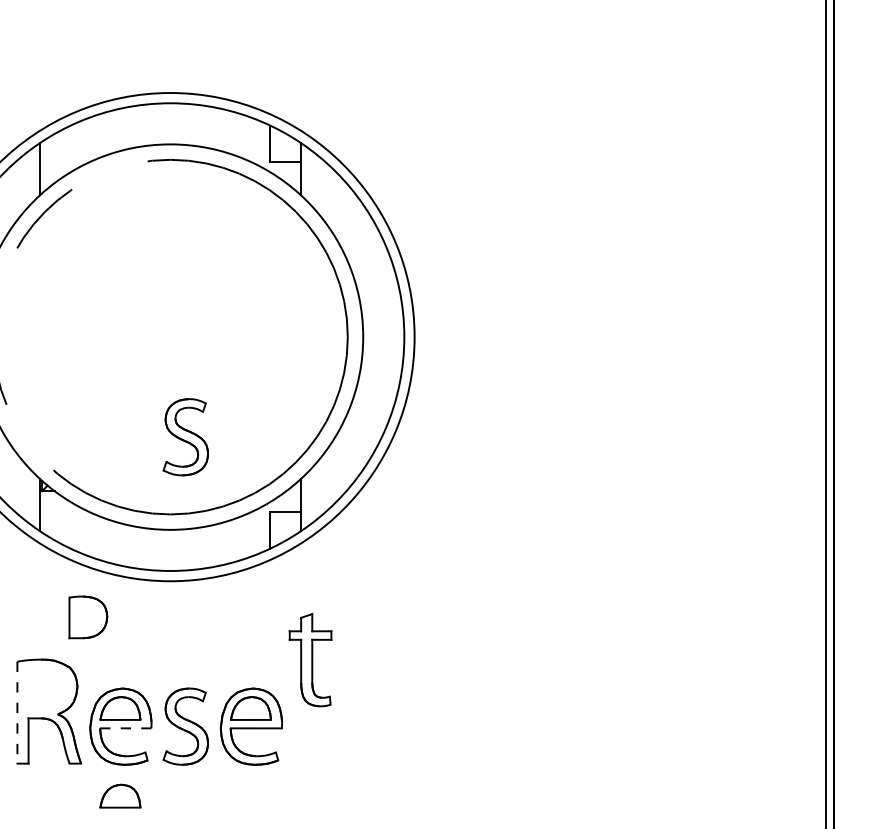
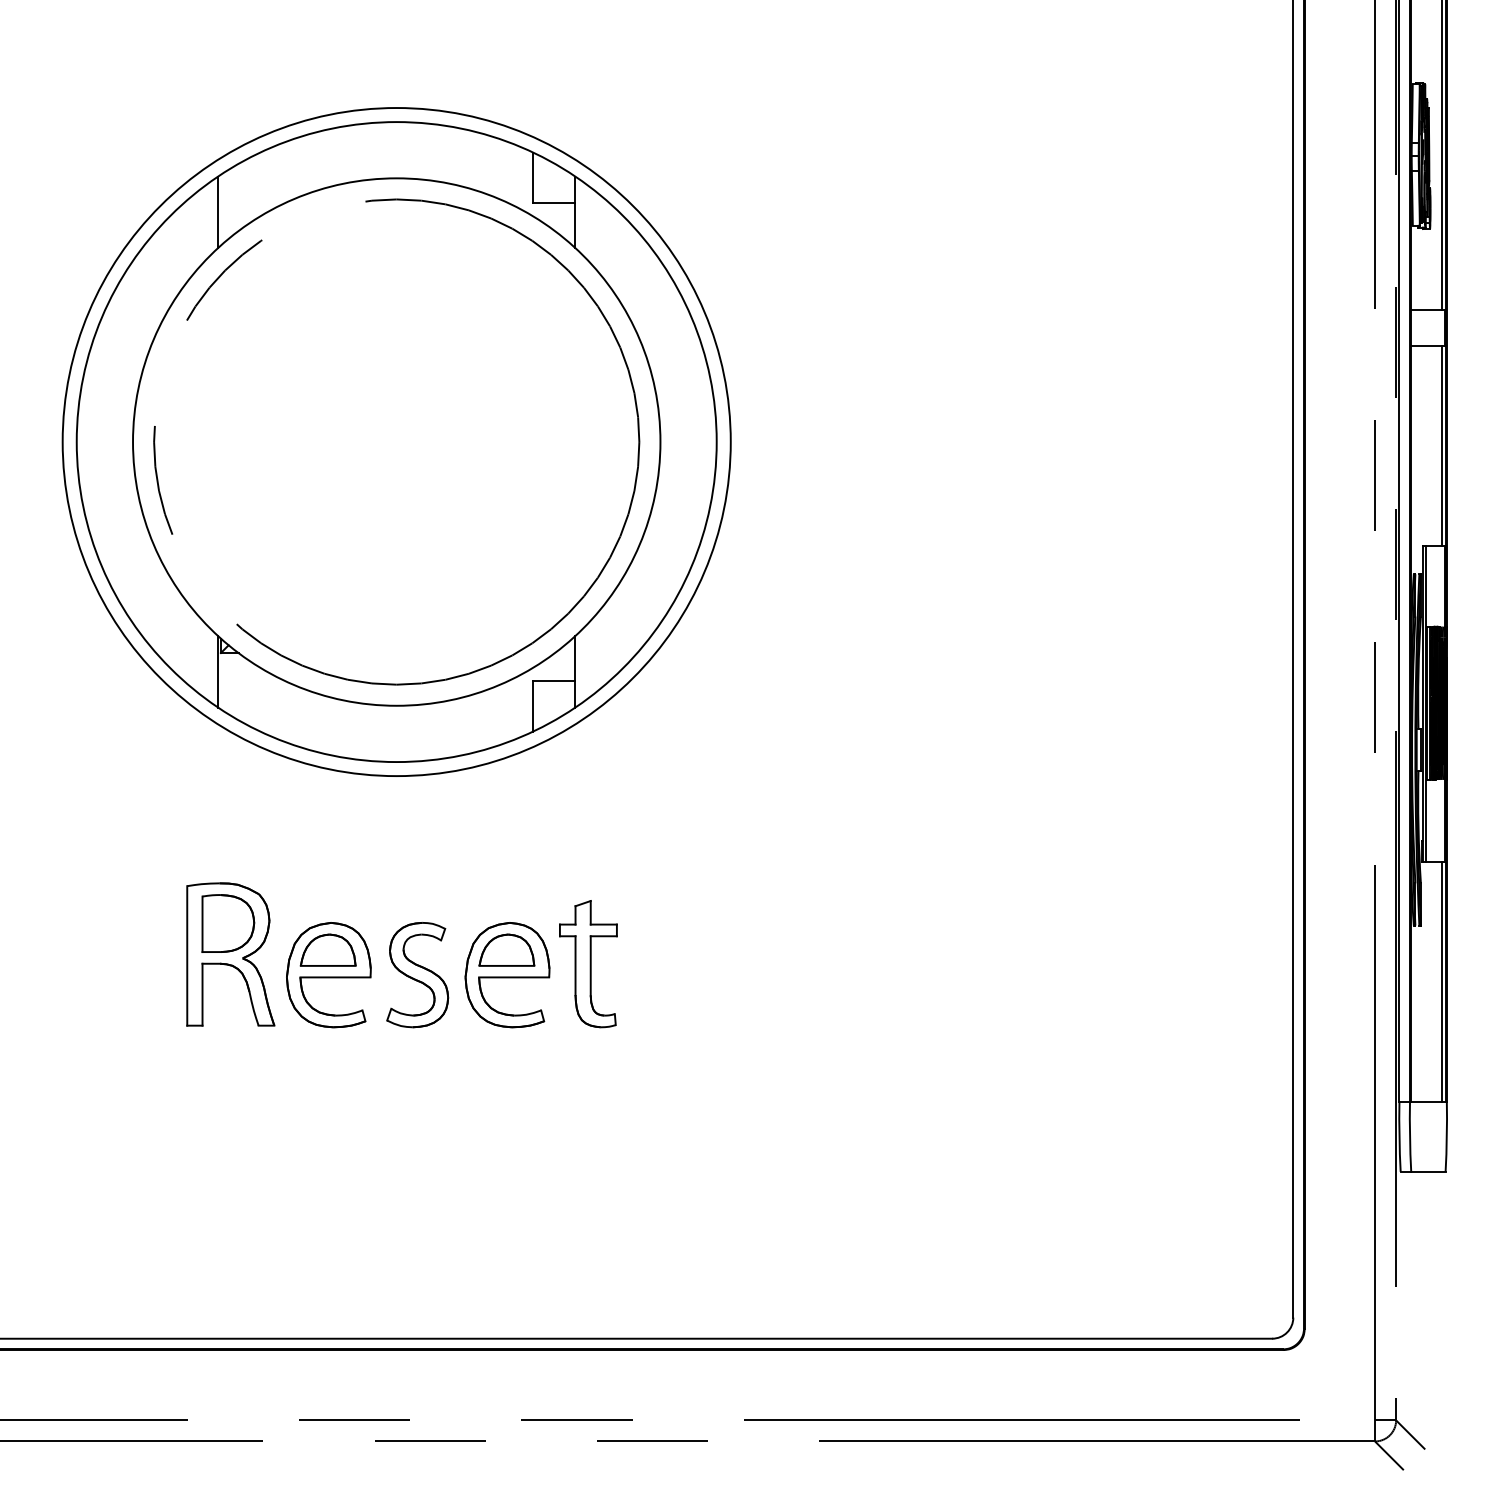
part: (185, 437) -> (417, 579), removed
part: (88, 617) -> (228, 923), moved
part: (310, 660) -> (588, 964), moved
line: (17, 712) -> (187, 955), dashed -> solid
line: (125, 728) -> (335, 977), dashed -> solid
part: (119, 795) -> (327, 1069), removed

